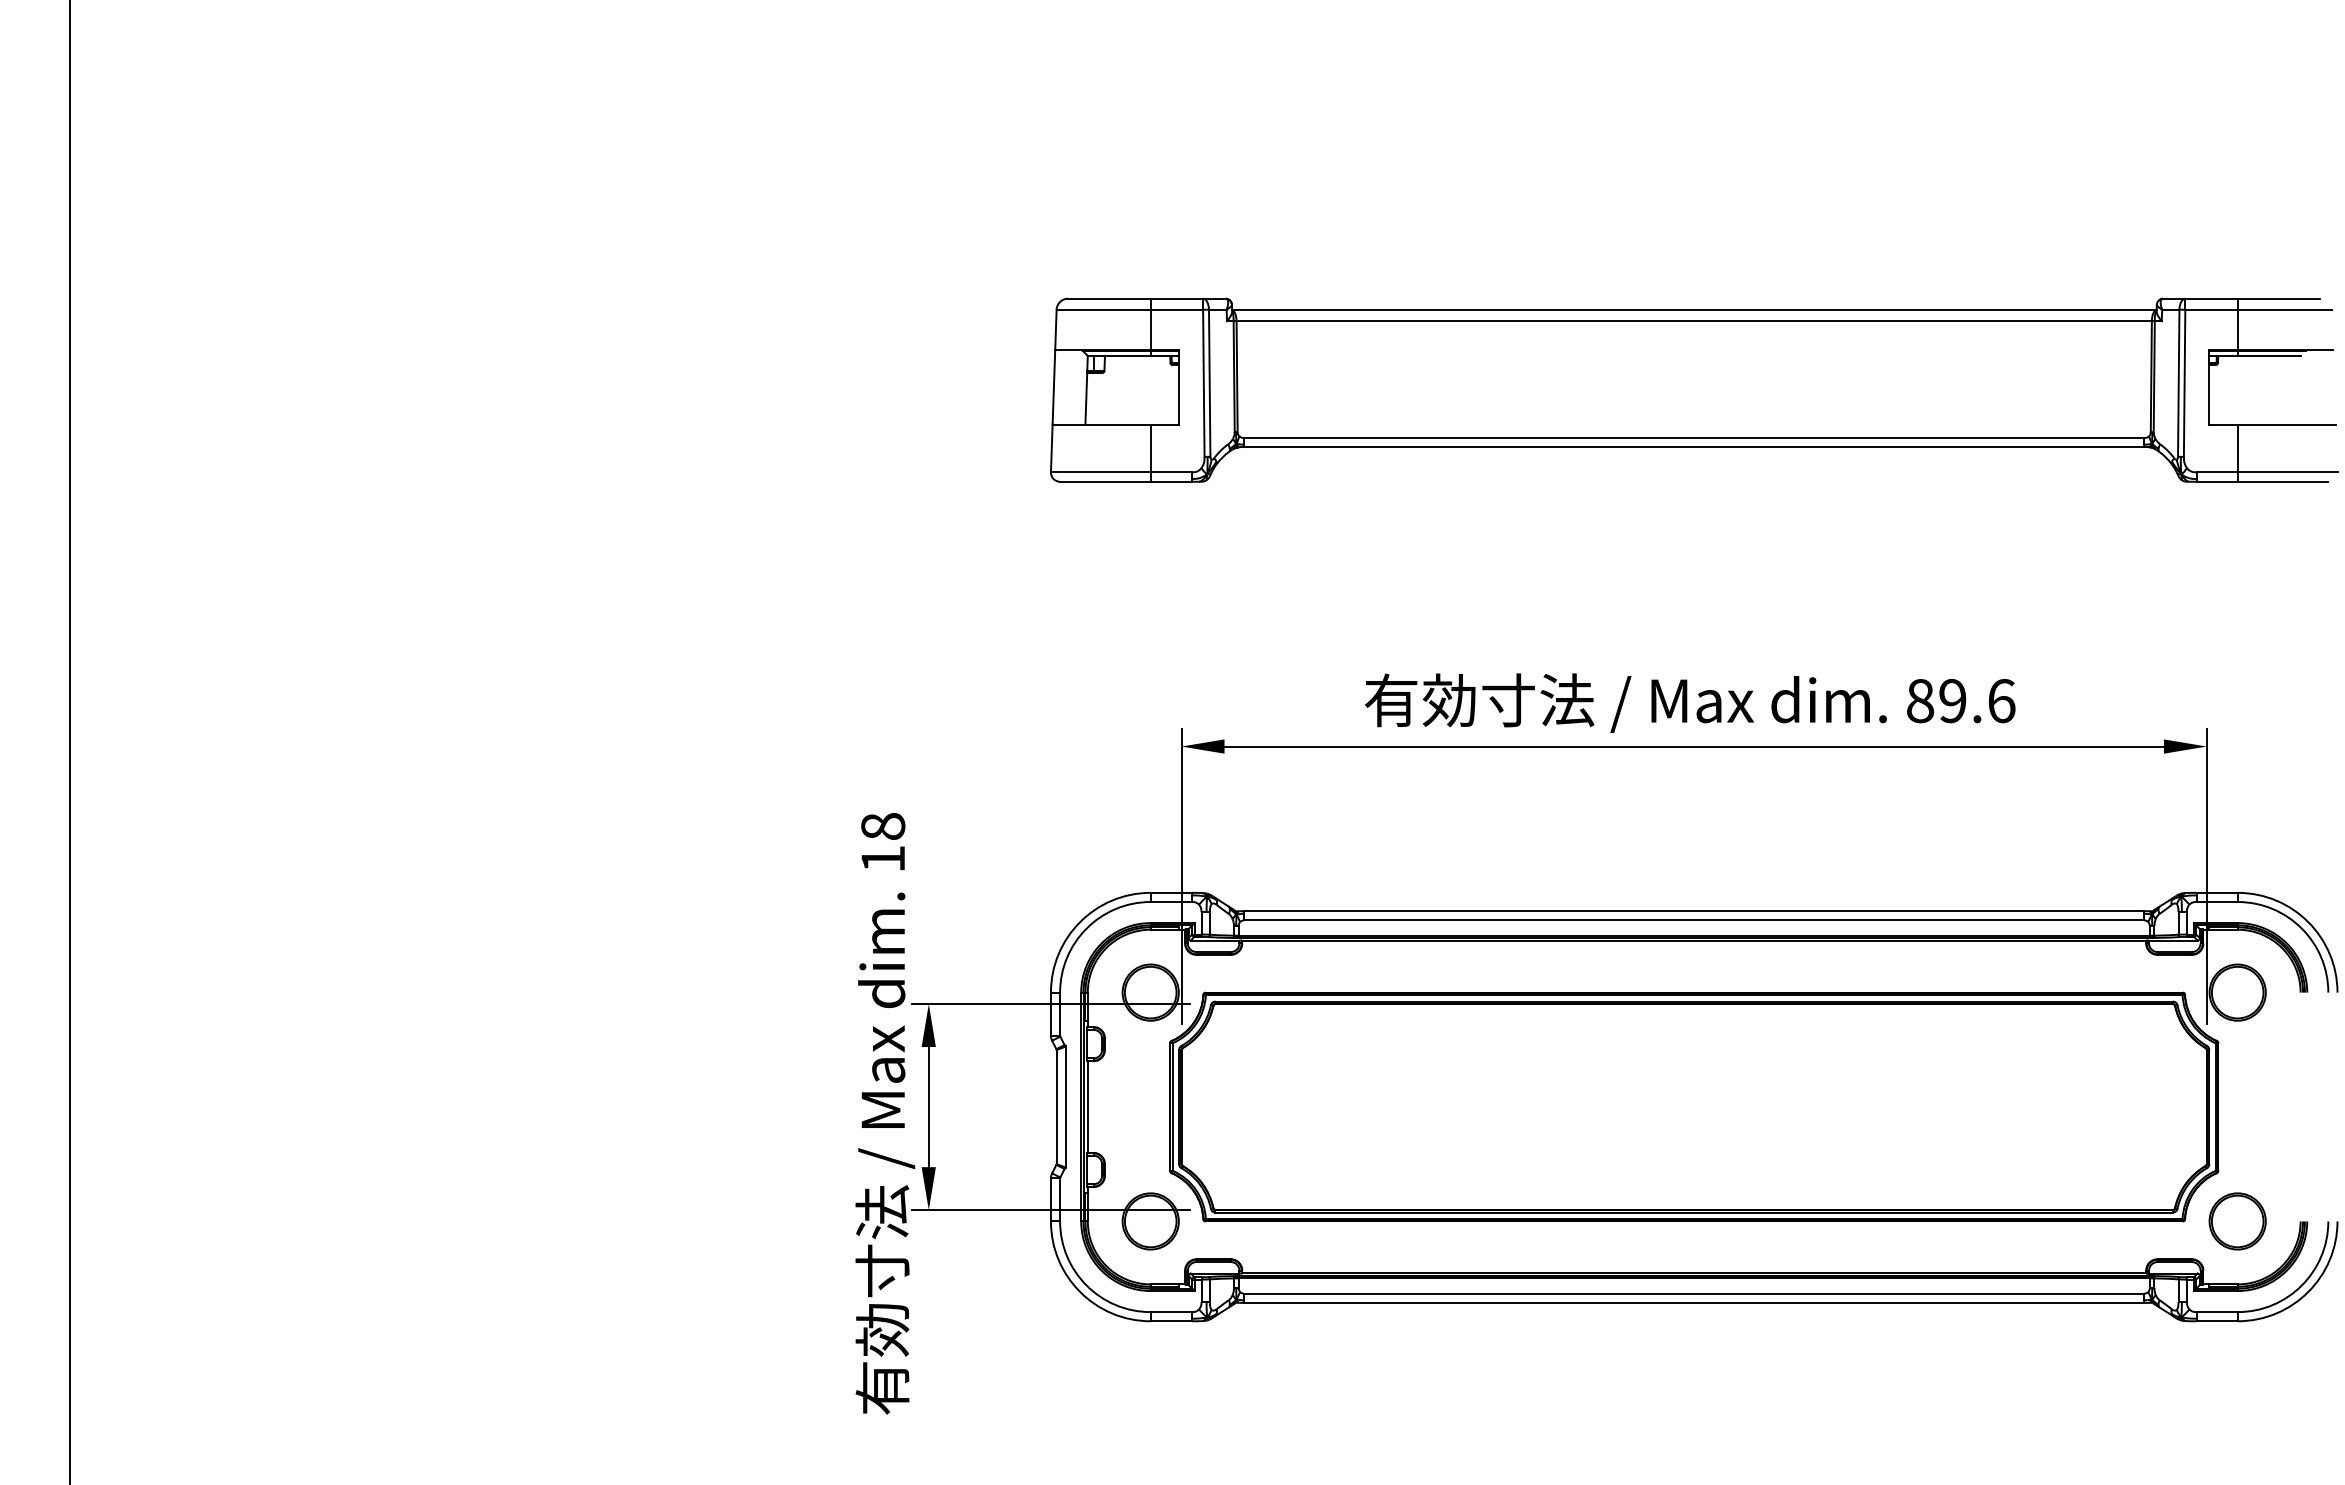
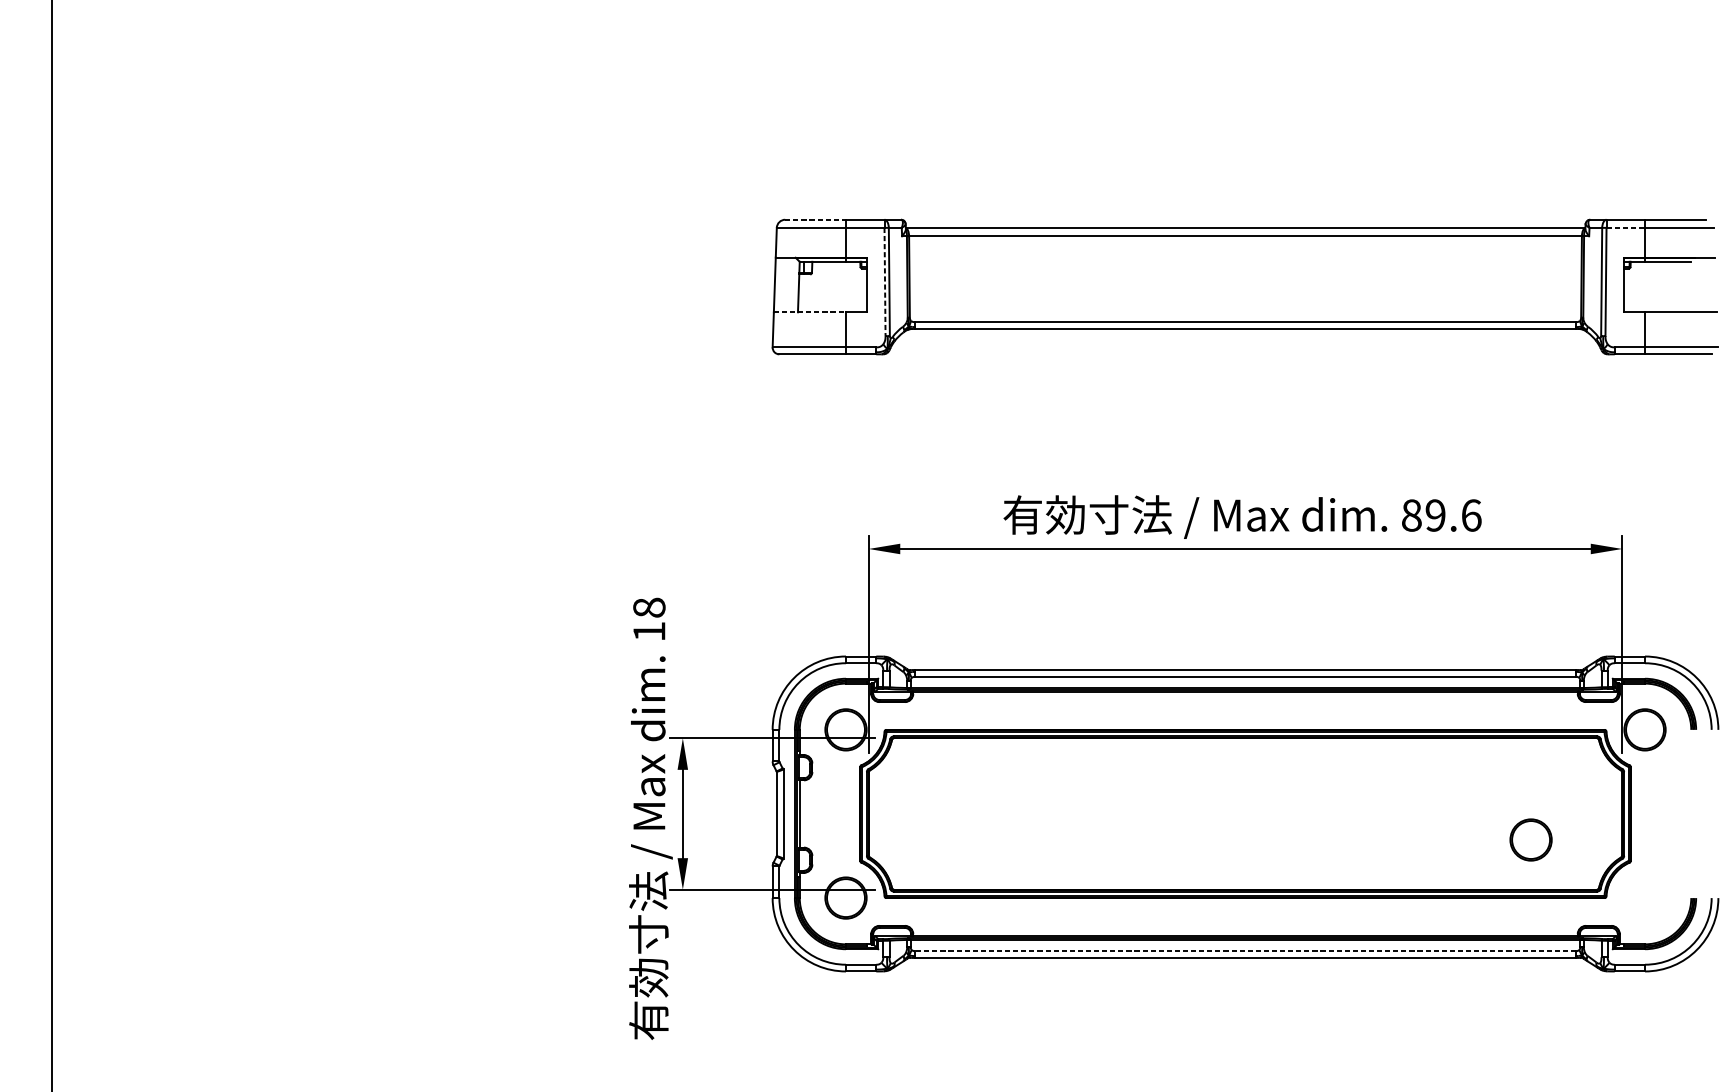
line: (1109, 298) -> (815, 219), solid -> dashed
line: (2212, 309) -> (1626, 227), solid -> dashed
line: (1203, 383) -> (884, 282), solid -> dashed
line: (1102, 424) -> (810, 312), solid -> dashed
part: (2237, 1221) -> (1530, 840), moved
line: (1694, 1293) -> (1245, 951), solid -> dashed

